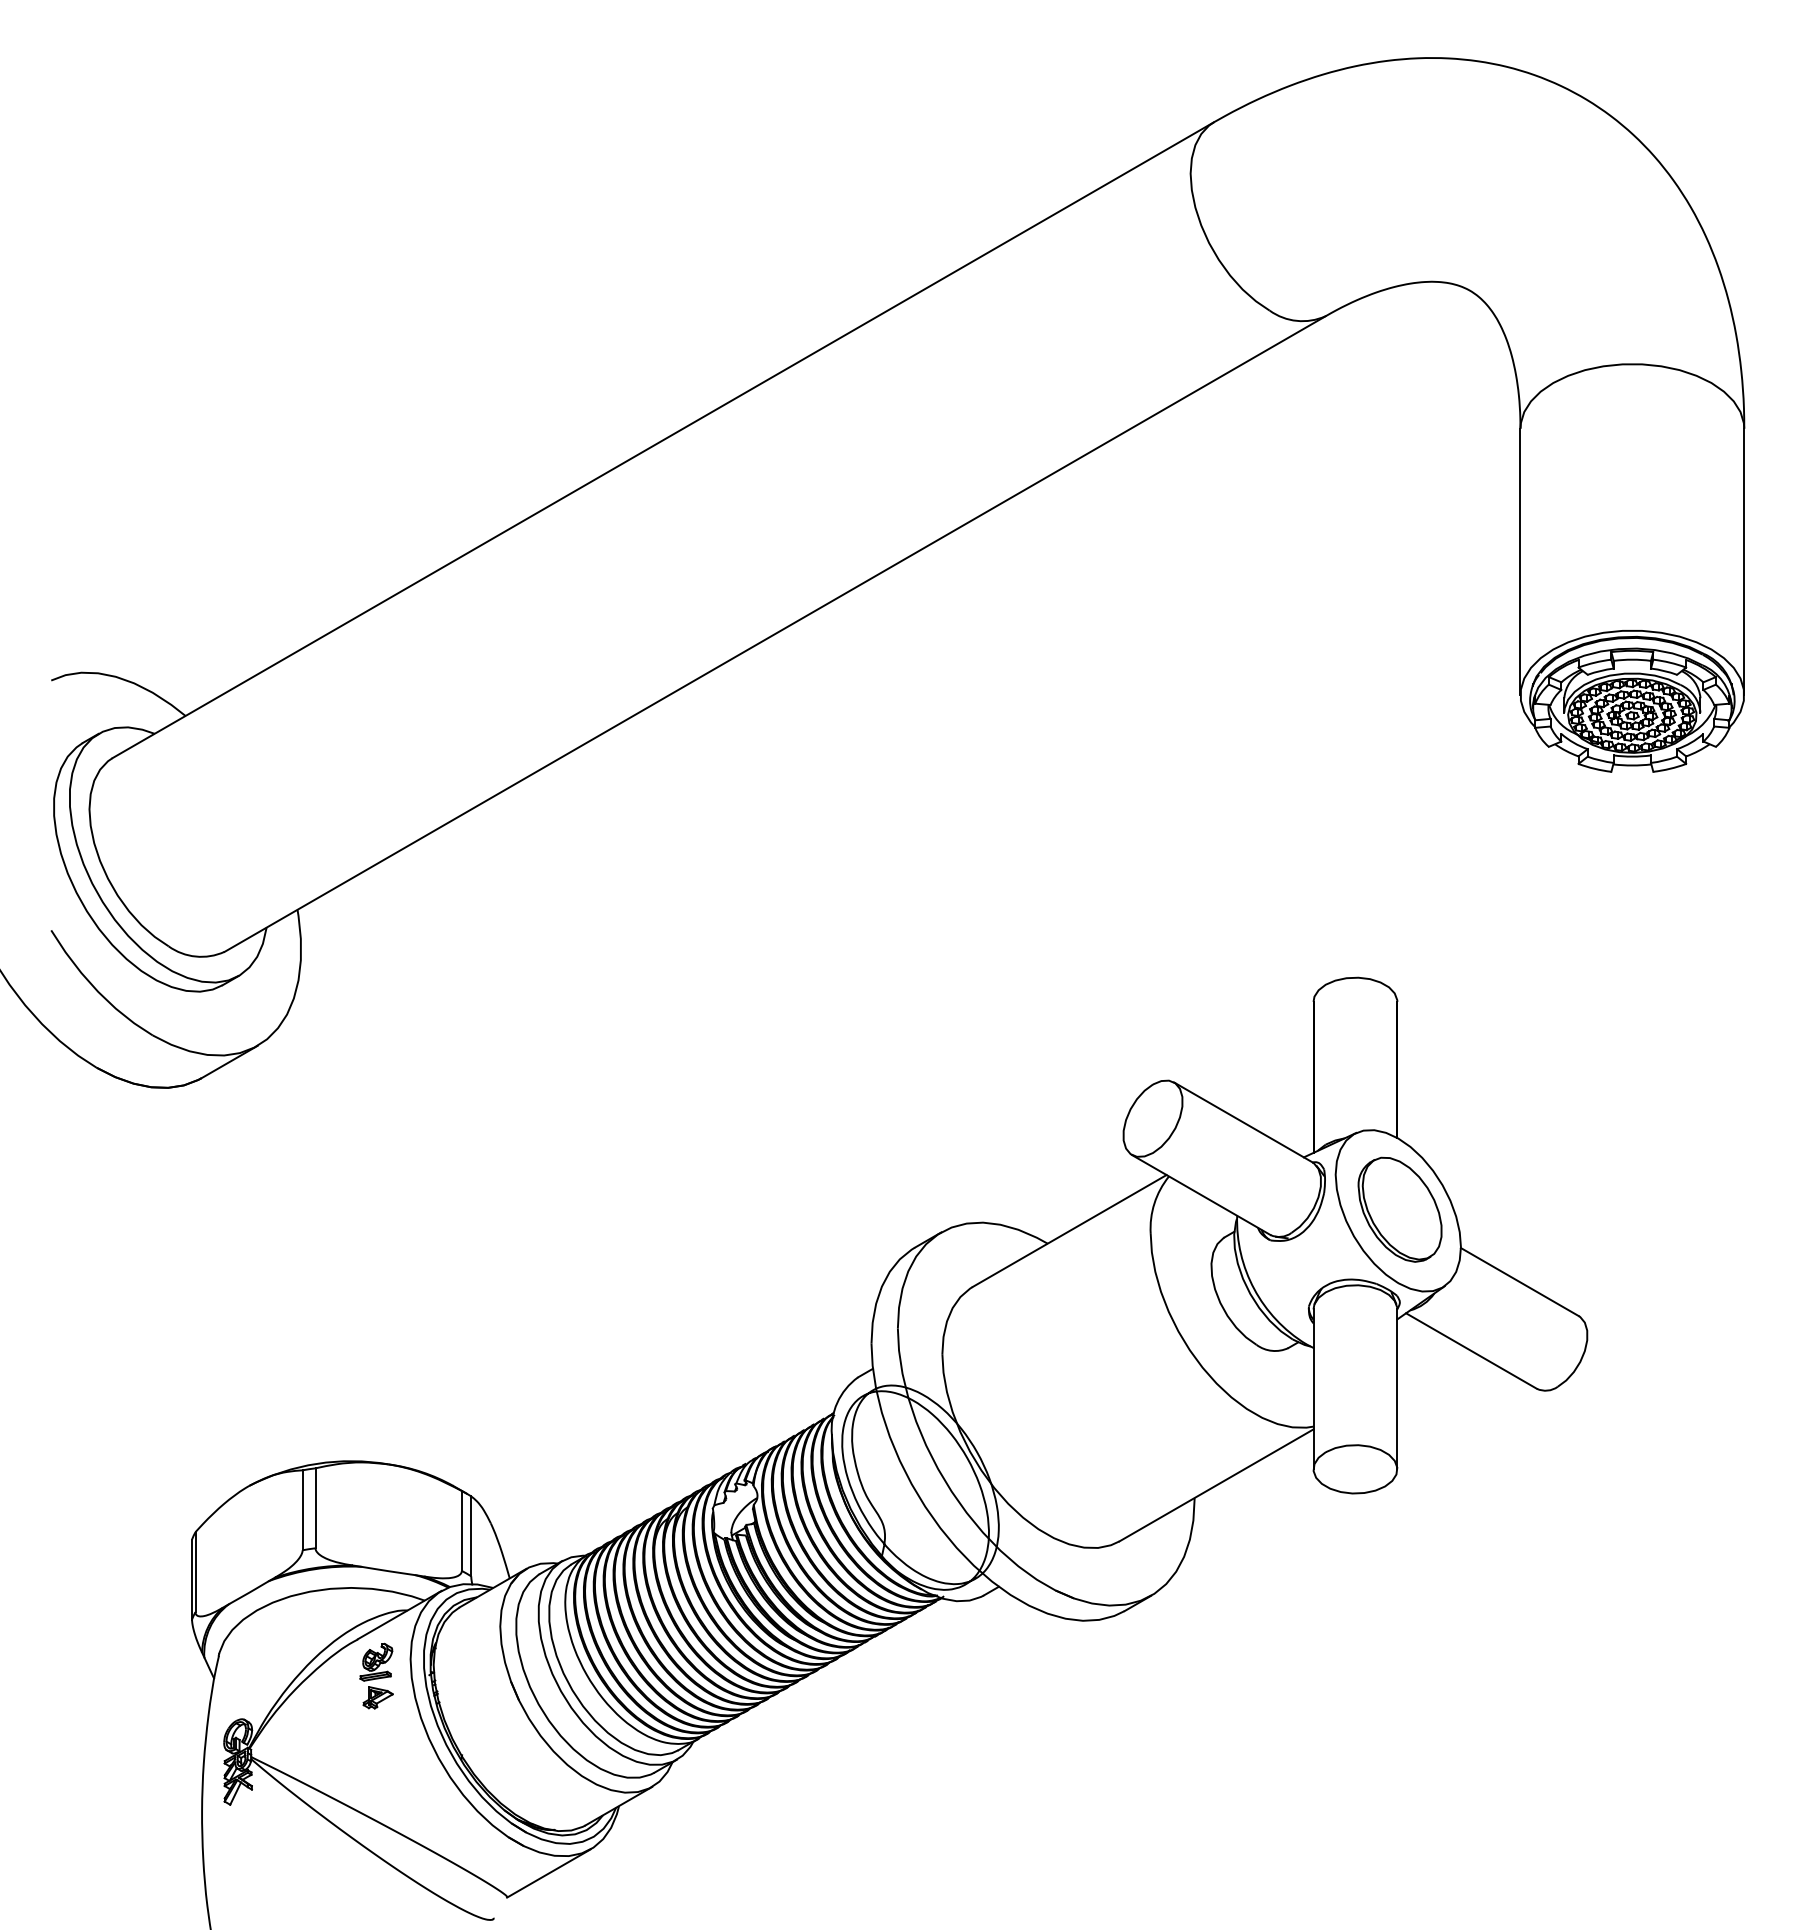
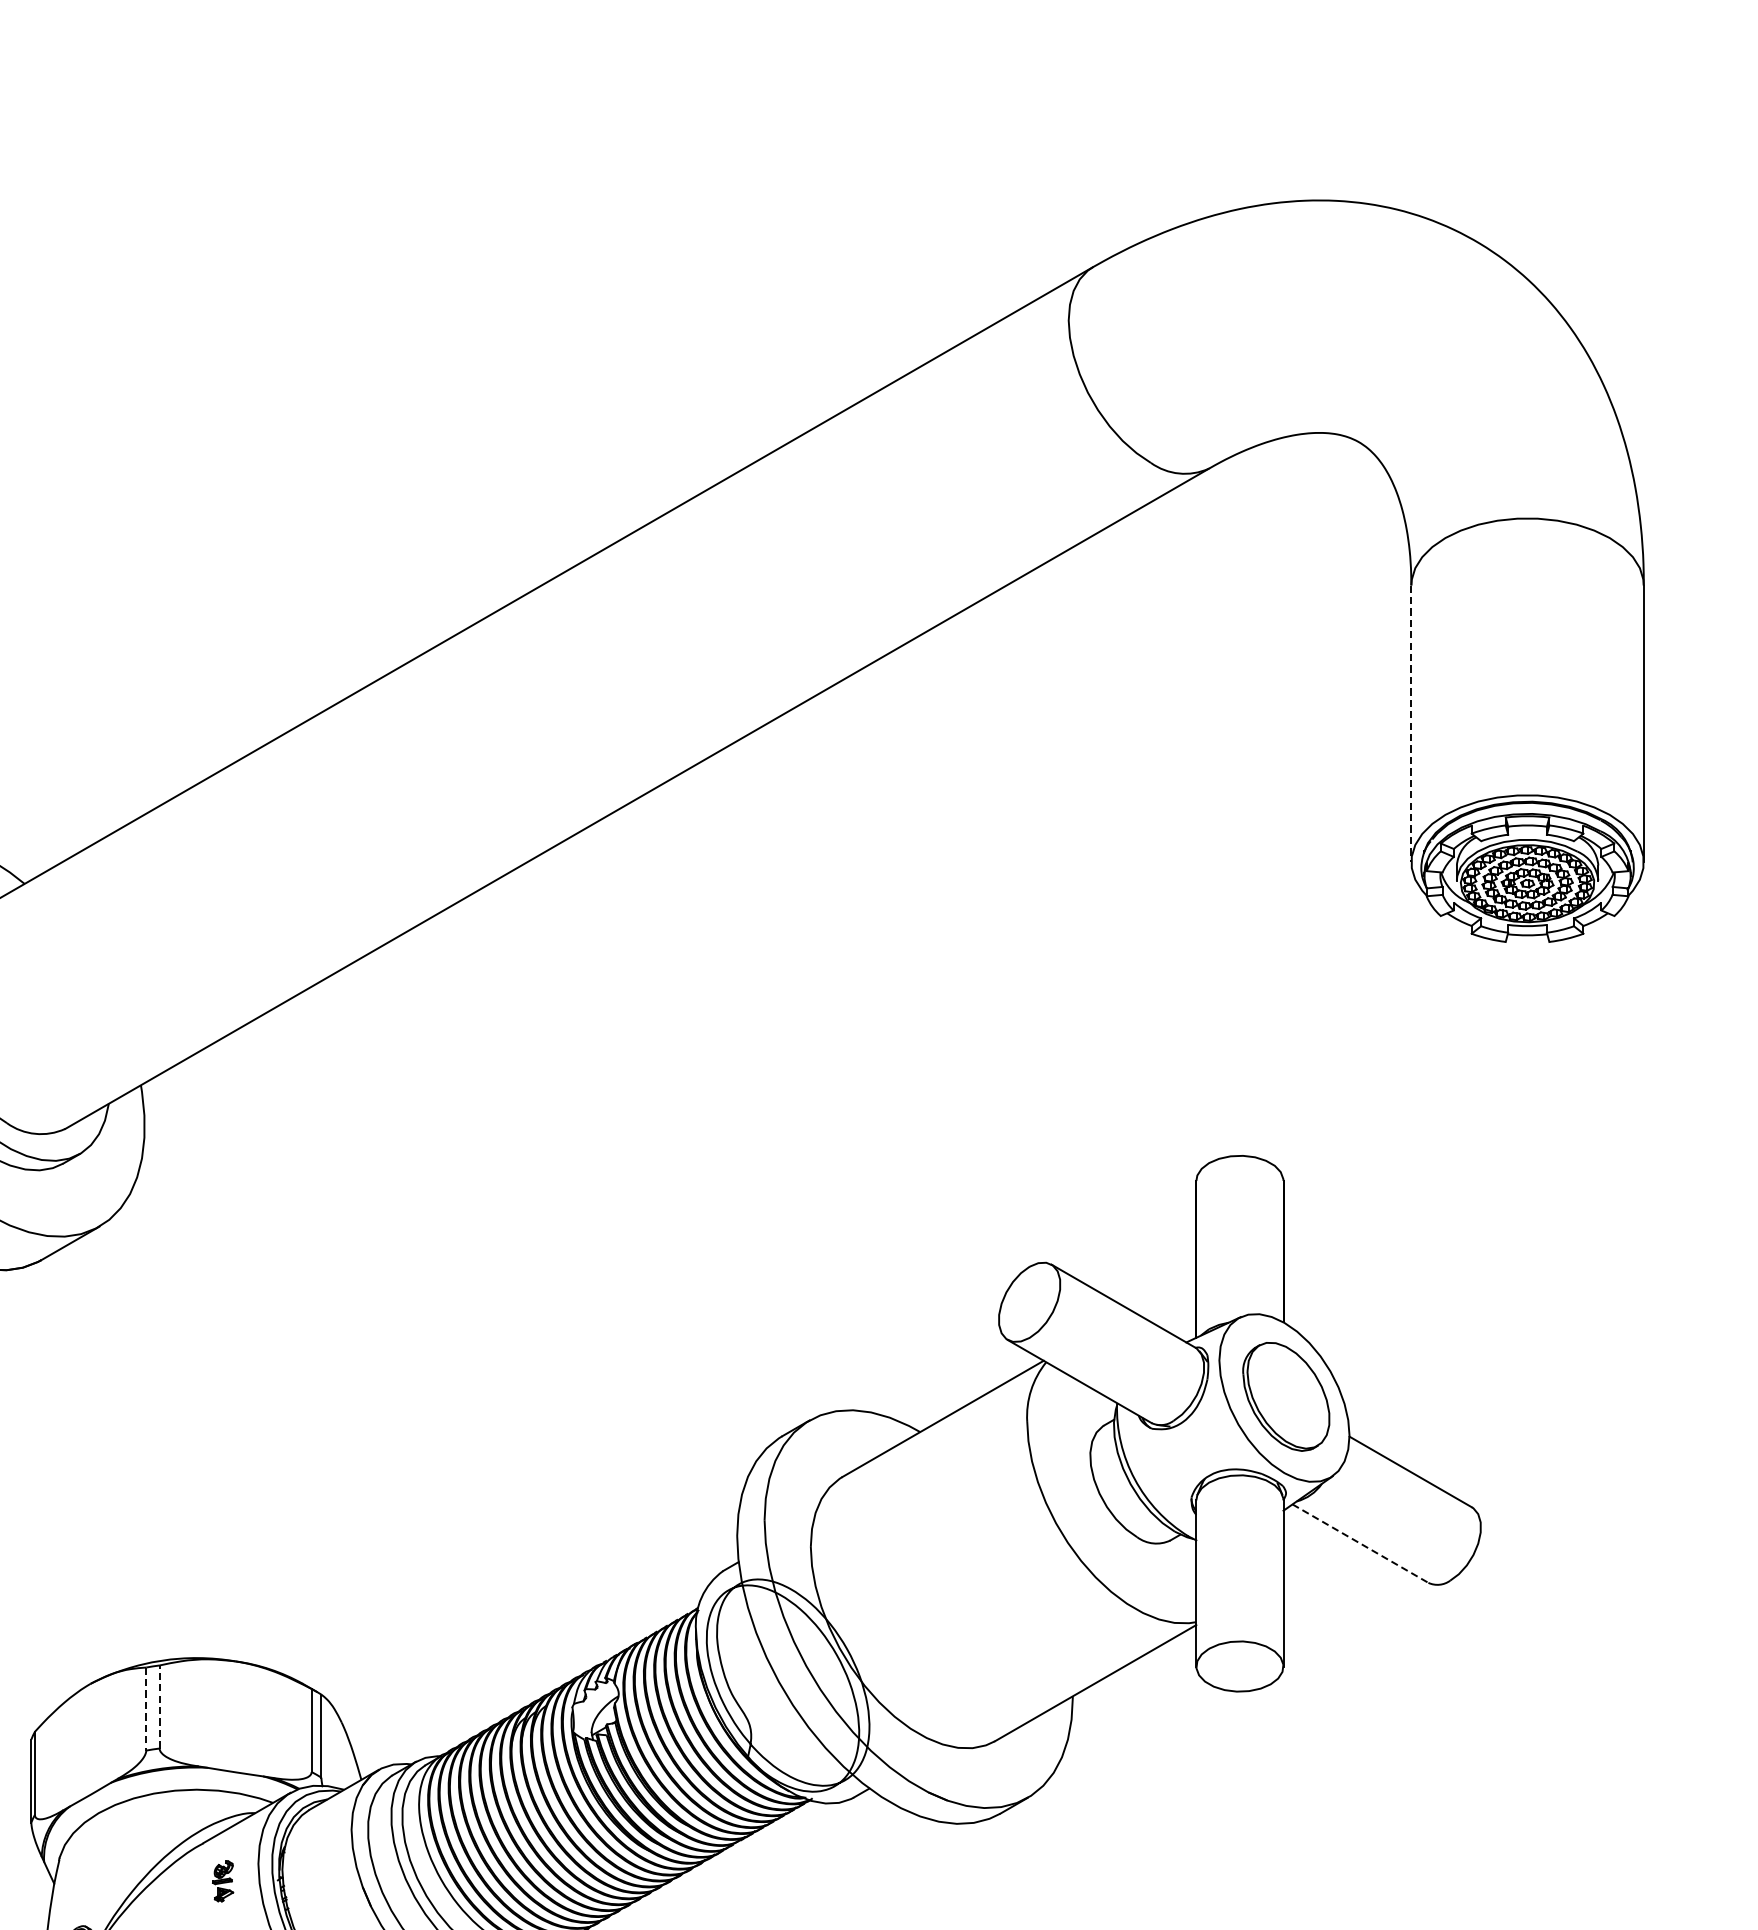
line: (1520, 562) -> (1411, 724), solid -> dashed
line: (1471, 1351) -> (1360, 1544), solid -> dashed
line: (315, 1508) -> (159, 1707), solid -> dashed
line: (302, 1510) -> (146, 1709), solid -> dashed
part: (376, 1675) -> (222, 1880), size x0.6

